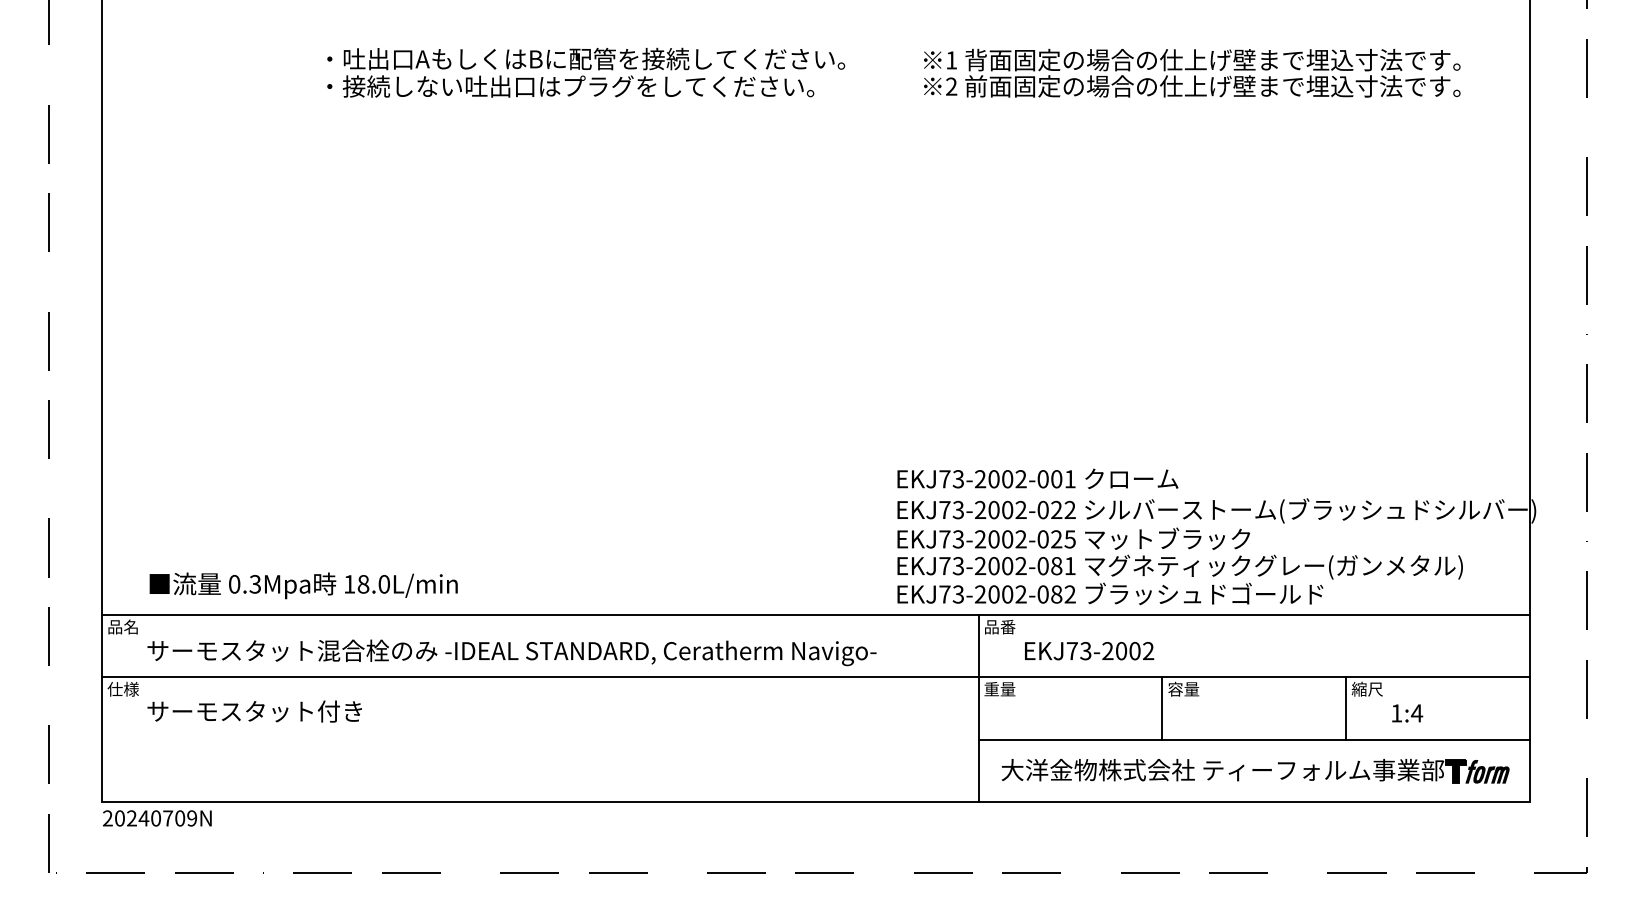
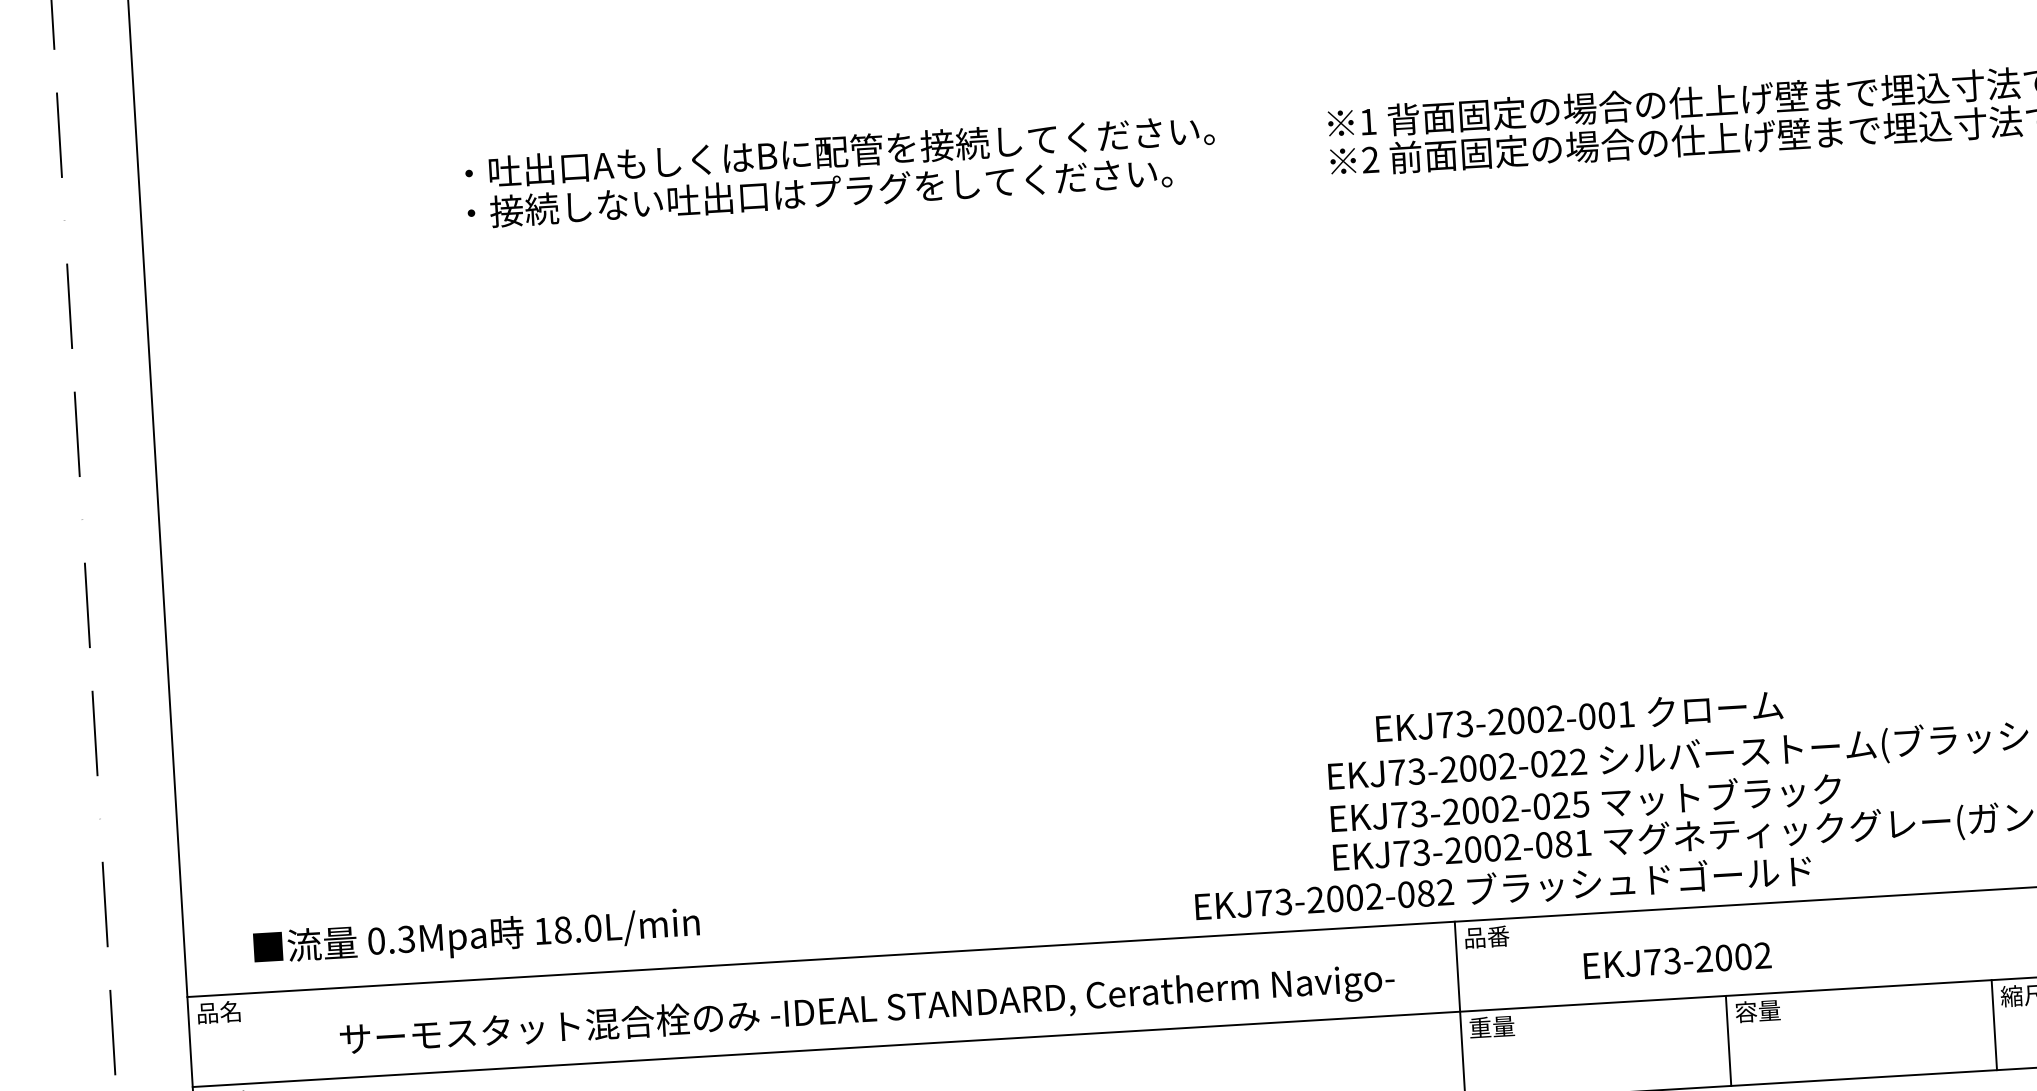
text: (1037, 478) -> (1578, 716), moved
text: (1110, 593) -> (1503, 887), moved
text: (1089, 651) -> (1677, 961), moved
text: (511, 652) -> (866, 1010), moved

